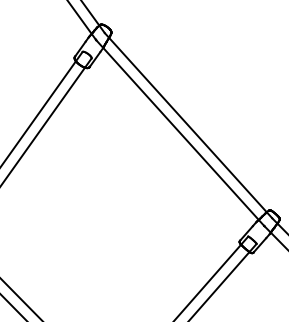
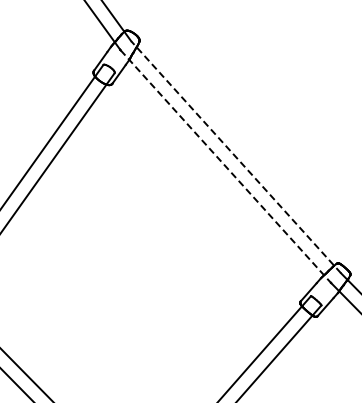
line: (188, 125) -> (235, 156), solid -> dashed
line: (180, 133) -> (225, 166), solid -> dashed

